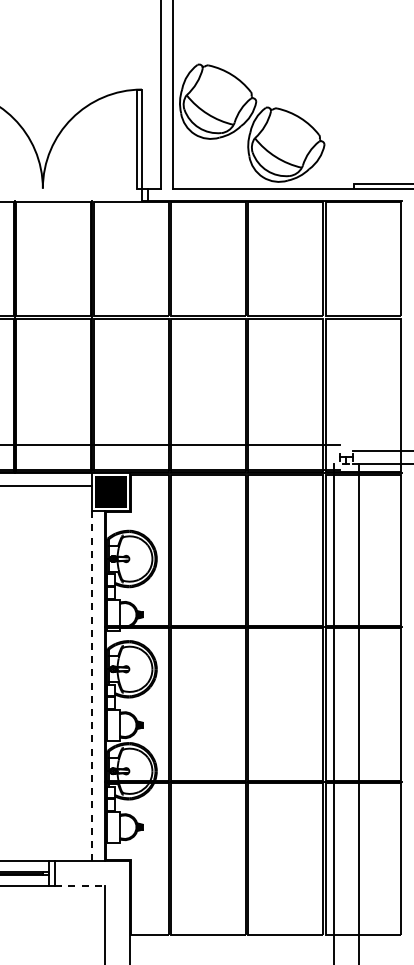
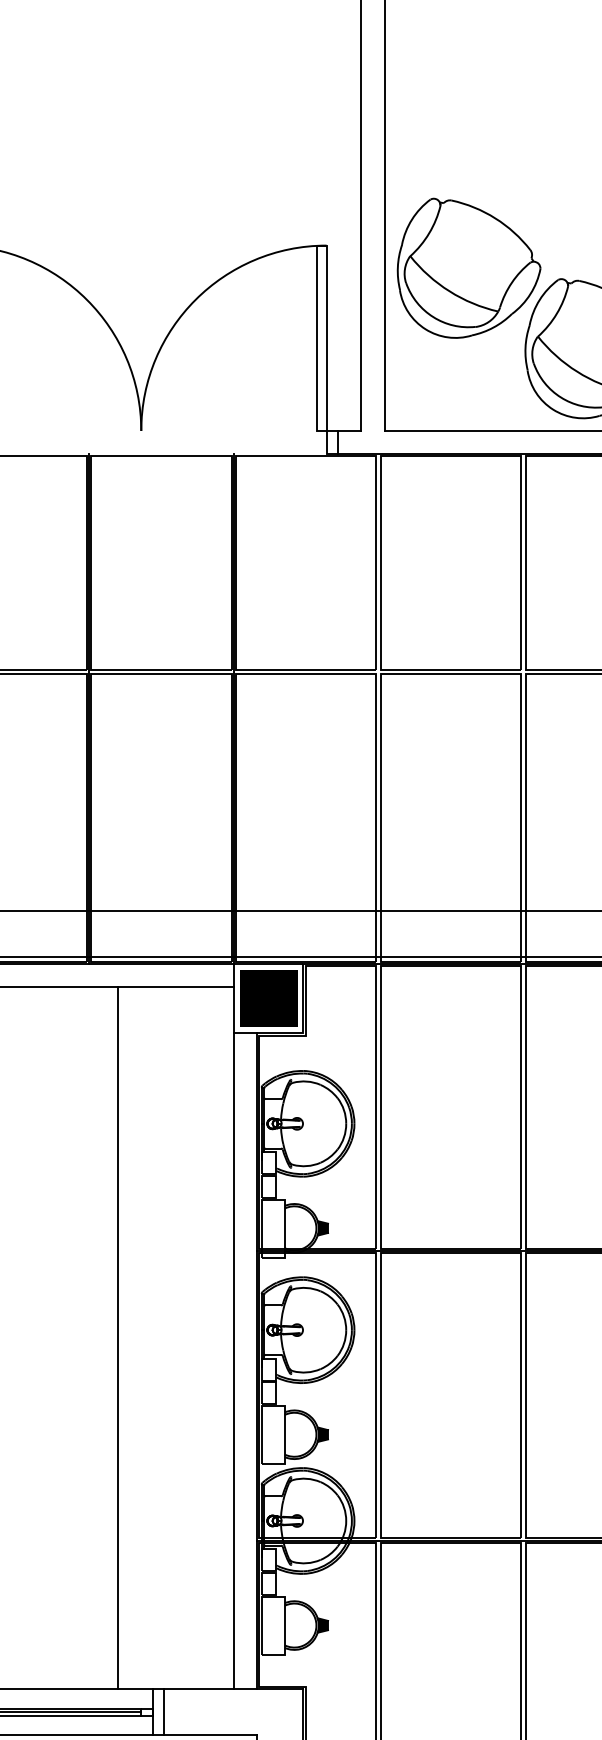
line: (30, 673) -> (118, 1338), added
line: (92, 685) -> (234, 1360), dashed -> solid
line: (80, 885) -> (211, 1734), dashed -> solid

